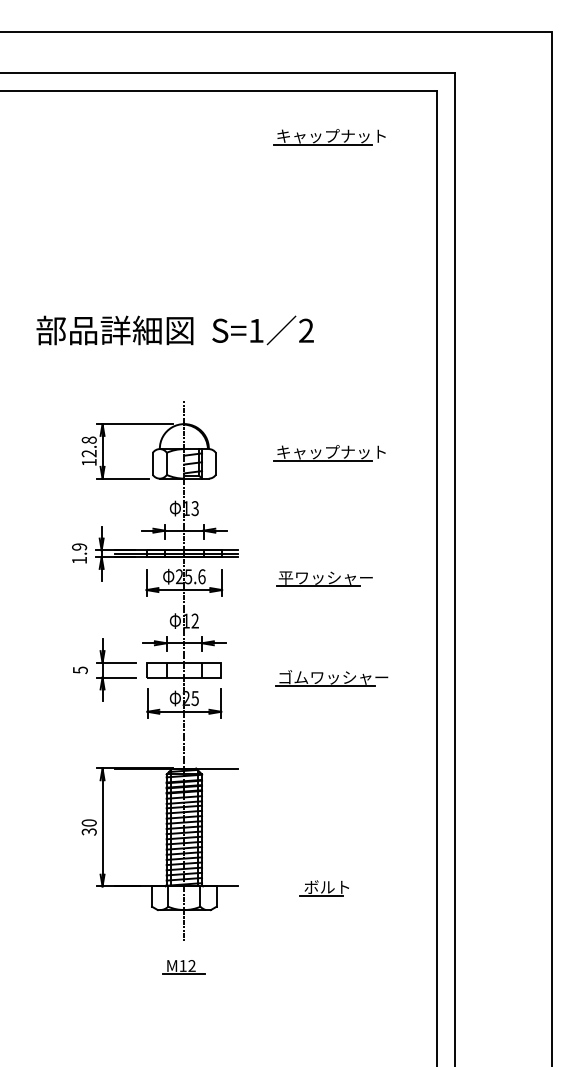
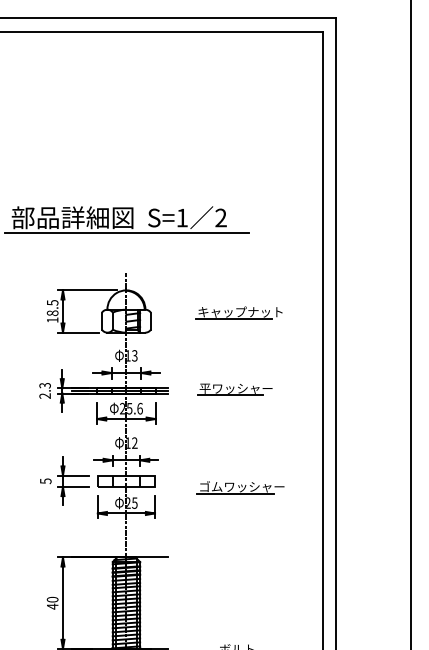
part: (329, 137) -> (238, 68), removed
line: (184, 349) -> (126, 232), added
text: (88, 446) -> (52, 307), 12.8 -> 18.5
text: (79, 553) -> (45, 390), 1.9 -> 2.3
part: (324, 578) -> (235, 389), moved
text: (88, 831) -> (52, 606), 30 -> 40

